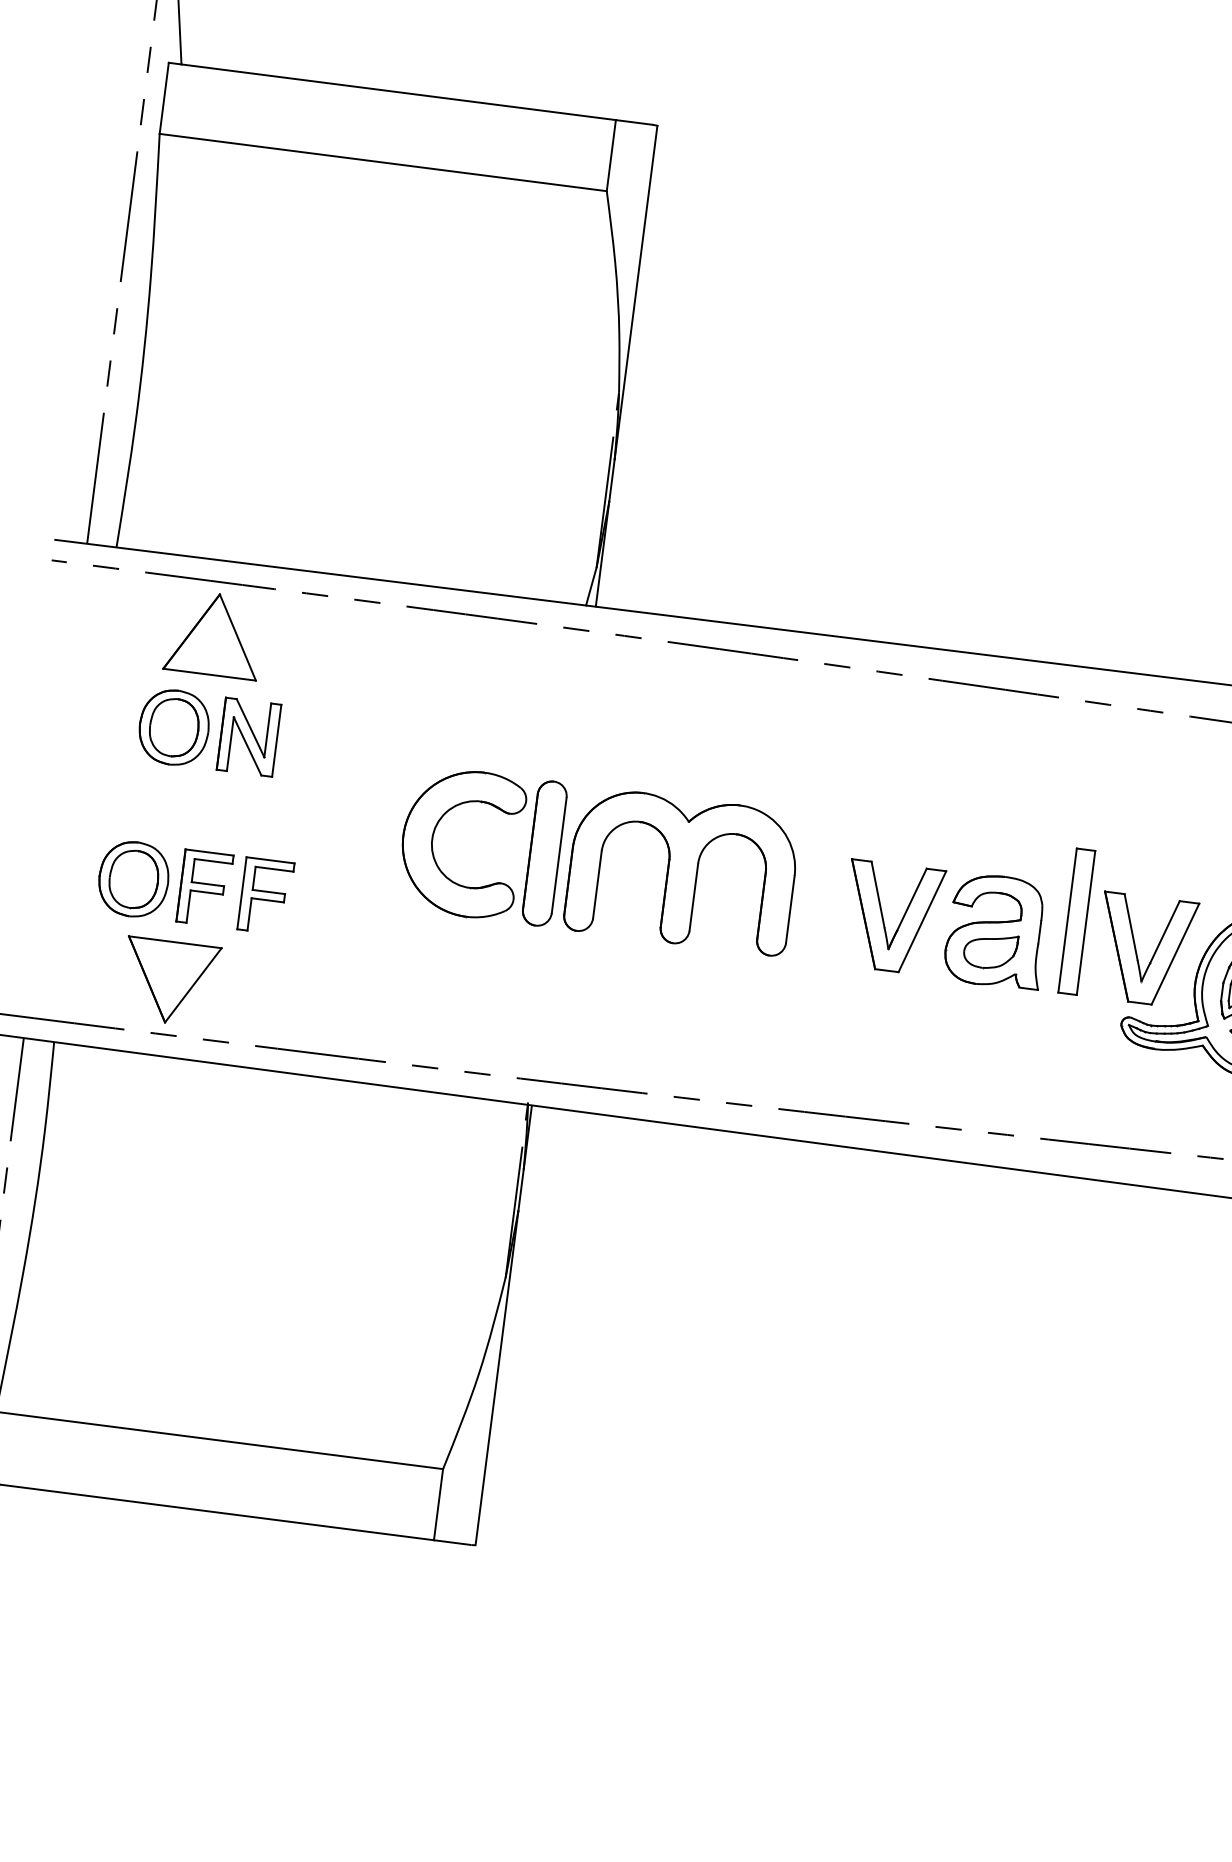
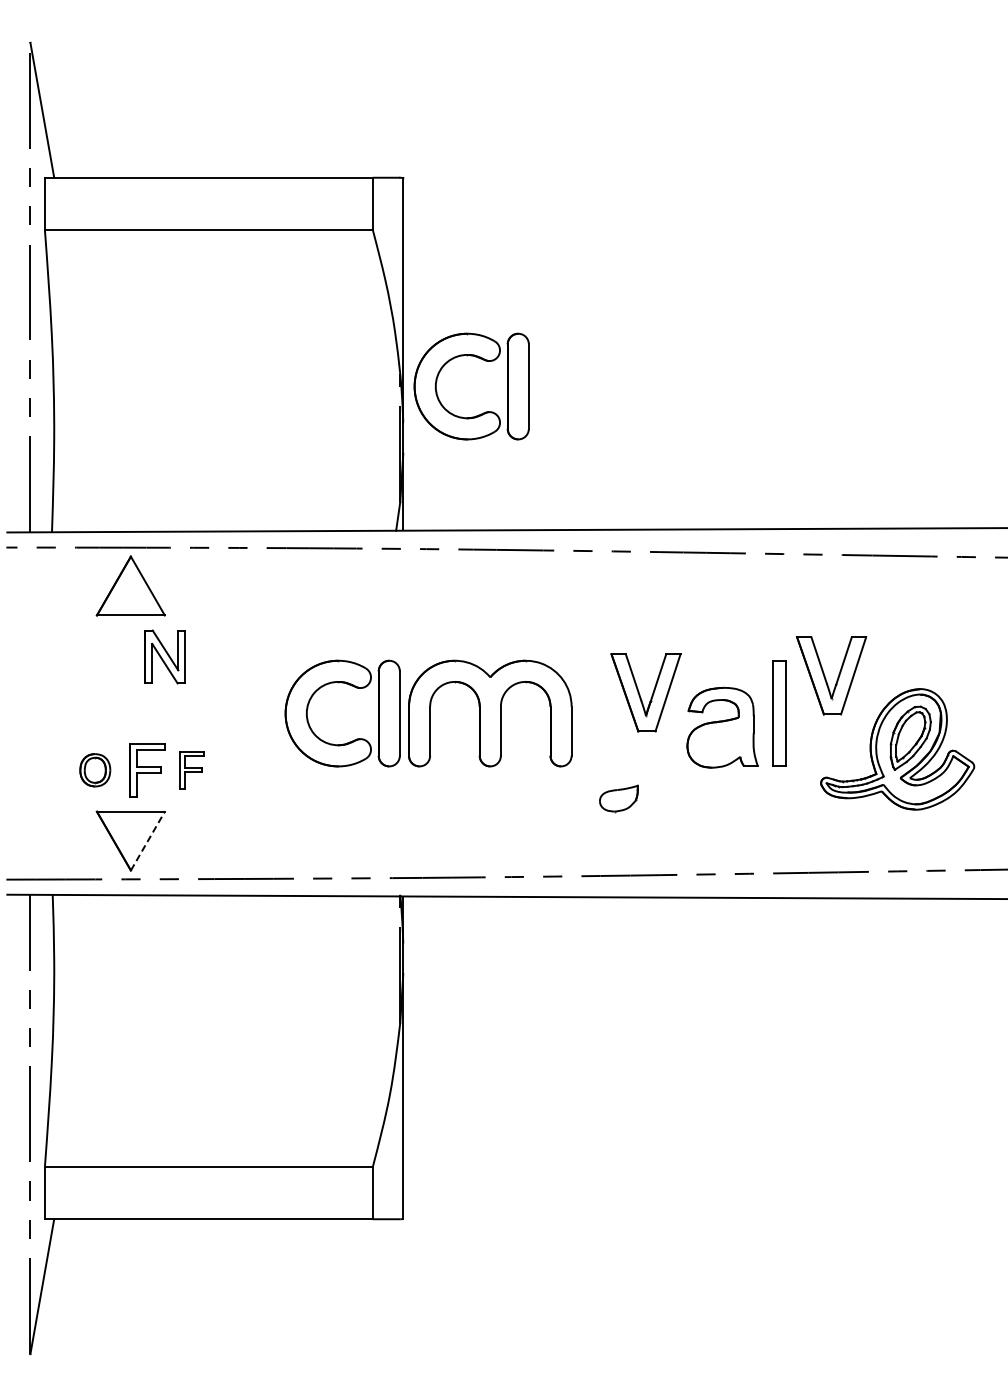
part: (731, 386) -> (480, 359), added
part: (174, 727) -> (110, 656), removed
part: (134, 879) -> (95, 770), size x0.6
part: (265, 896) -> (191, 770), size x0.7
part: (891, 917) -> (645, 692), moved
part: (1145, 949) -> (831, 675), moved
part: (989, 950) -> (618, 798), moved
line: (192, 985) -> (147, 841), solid -> dashed

